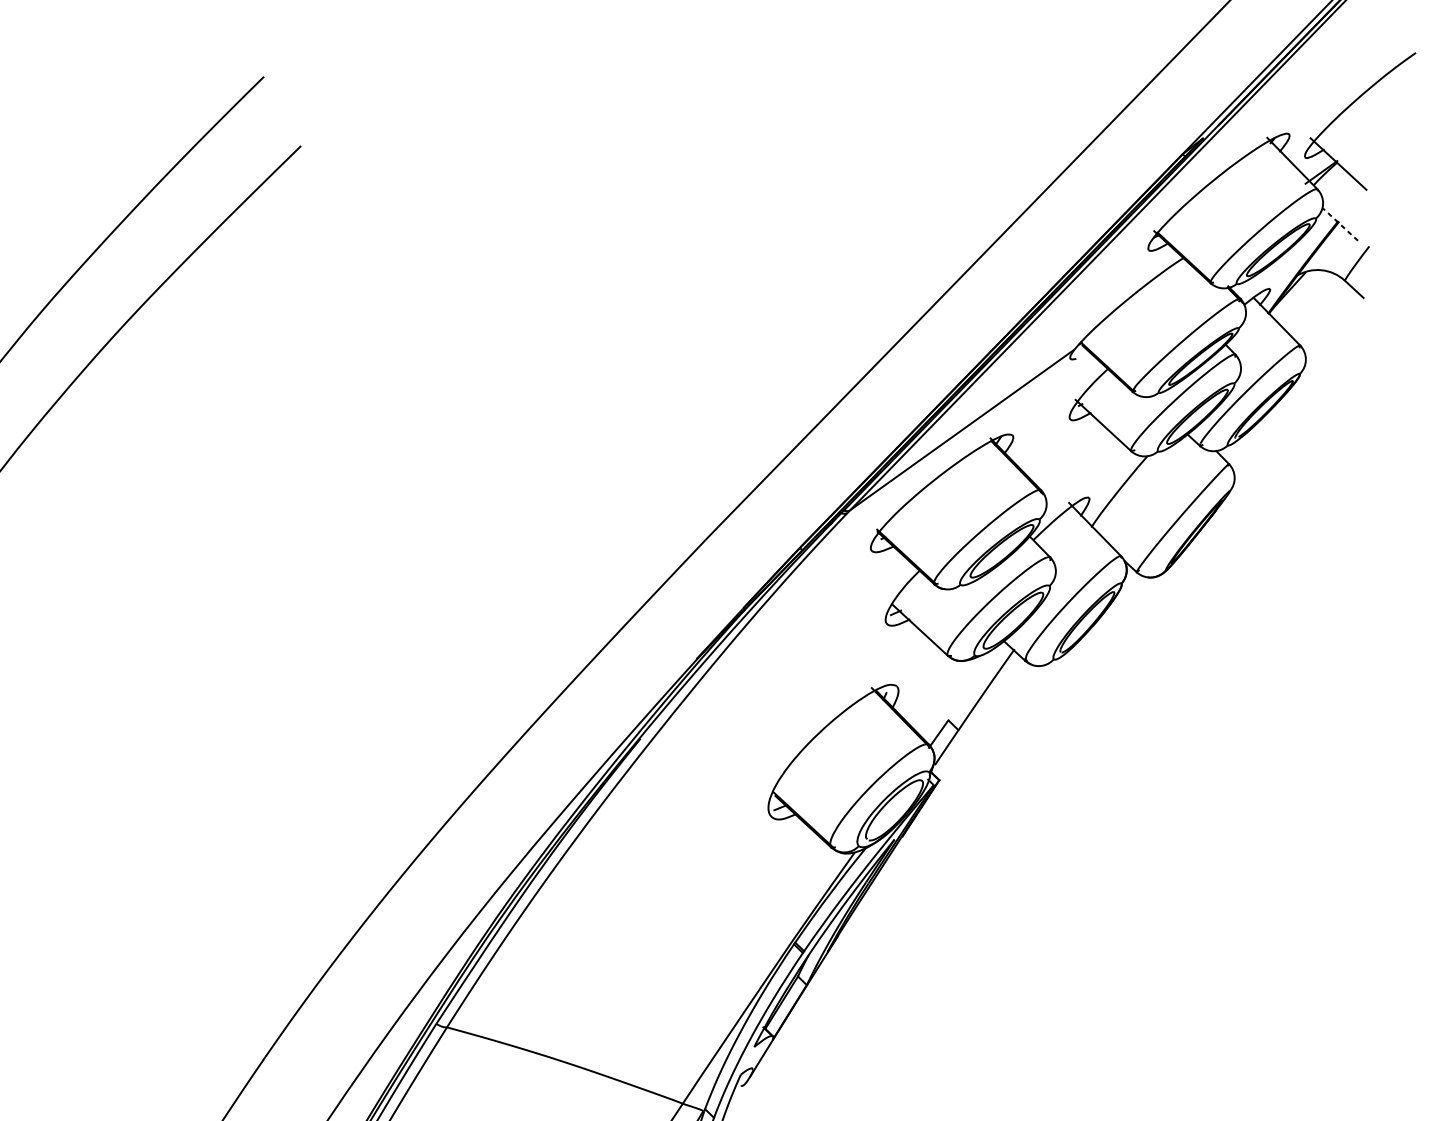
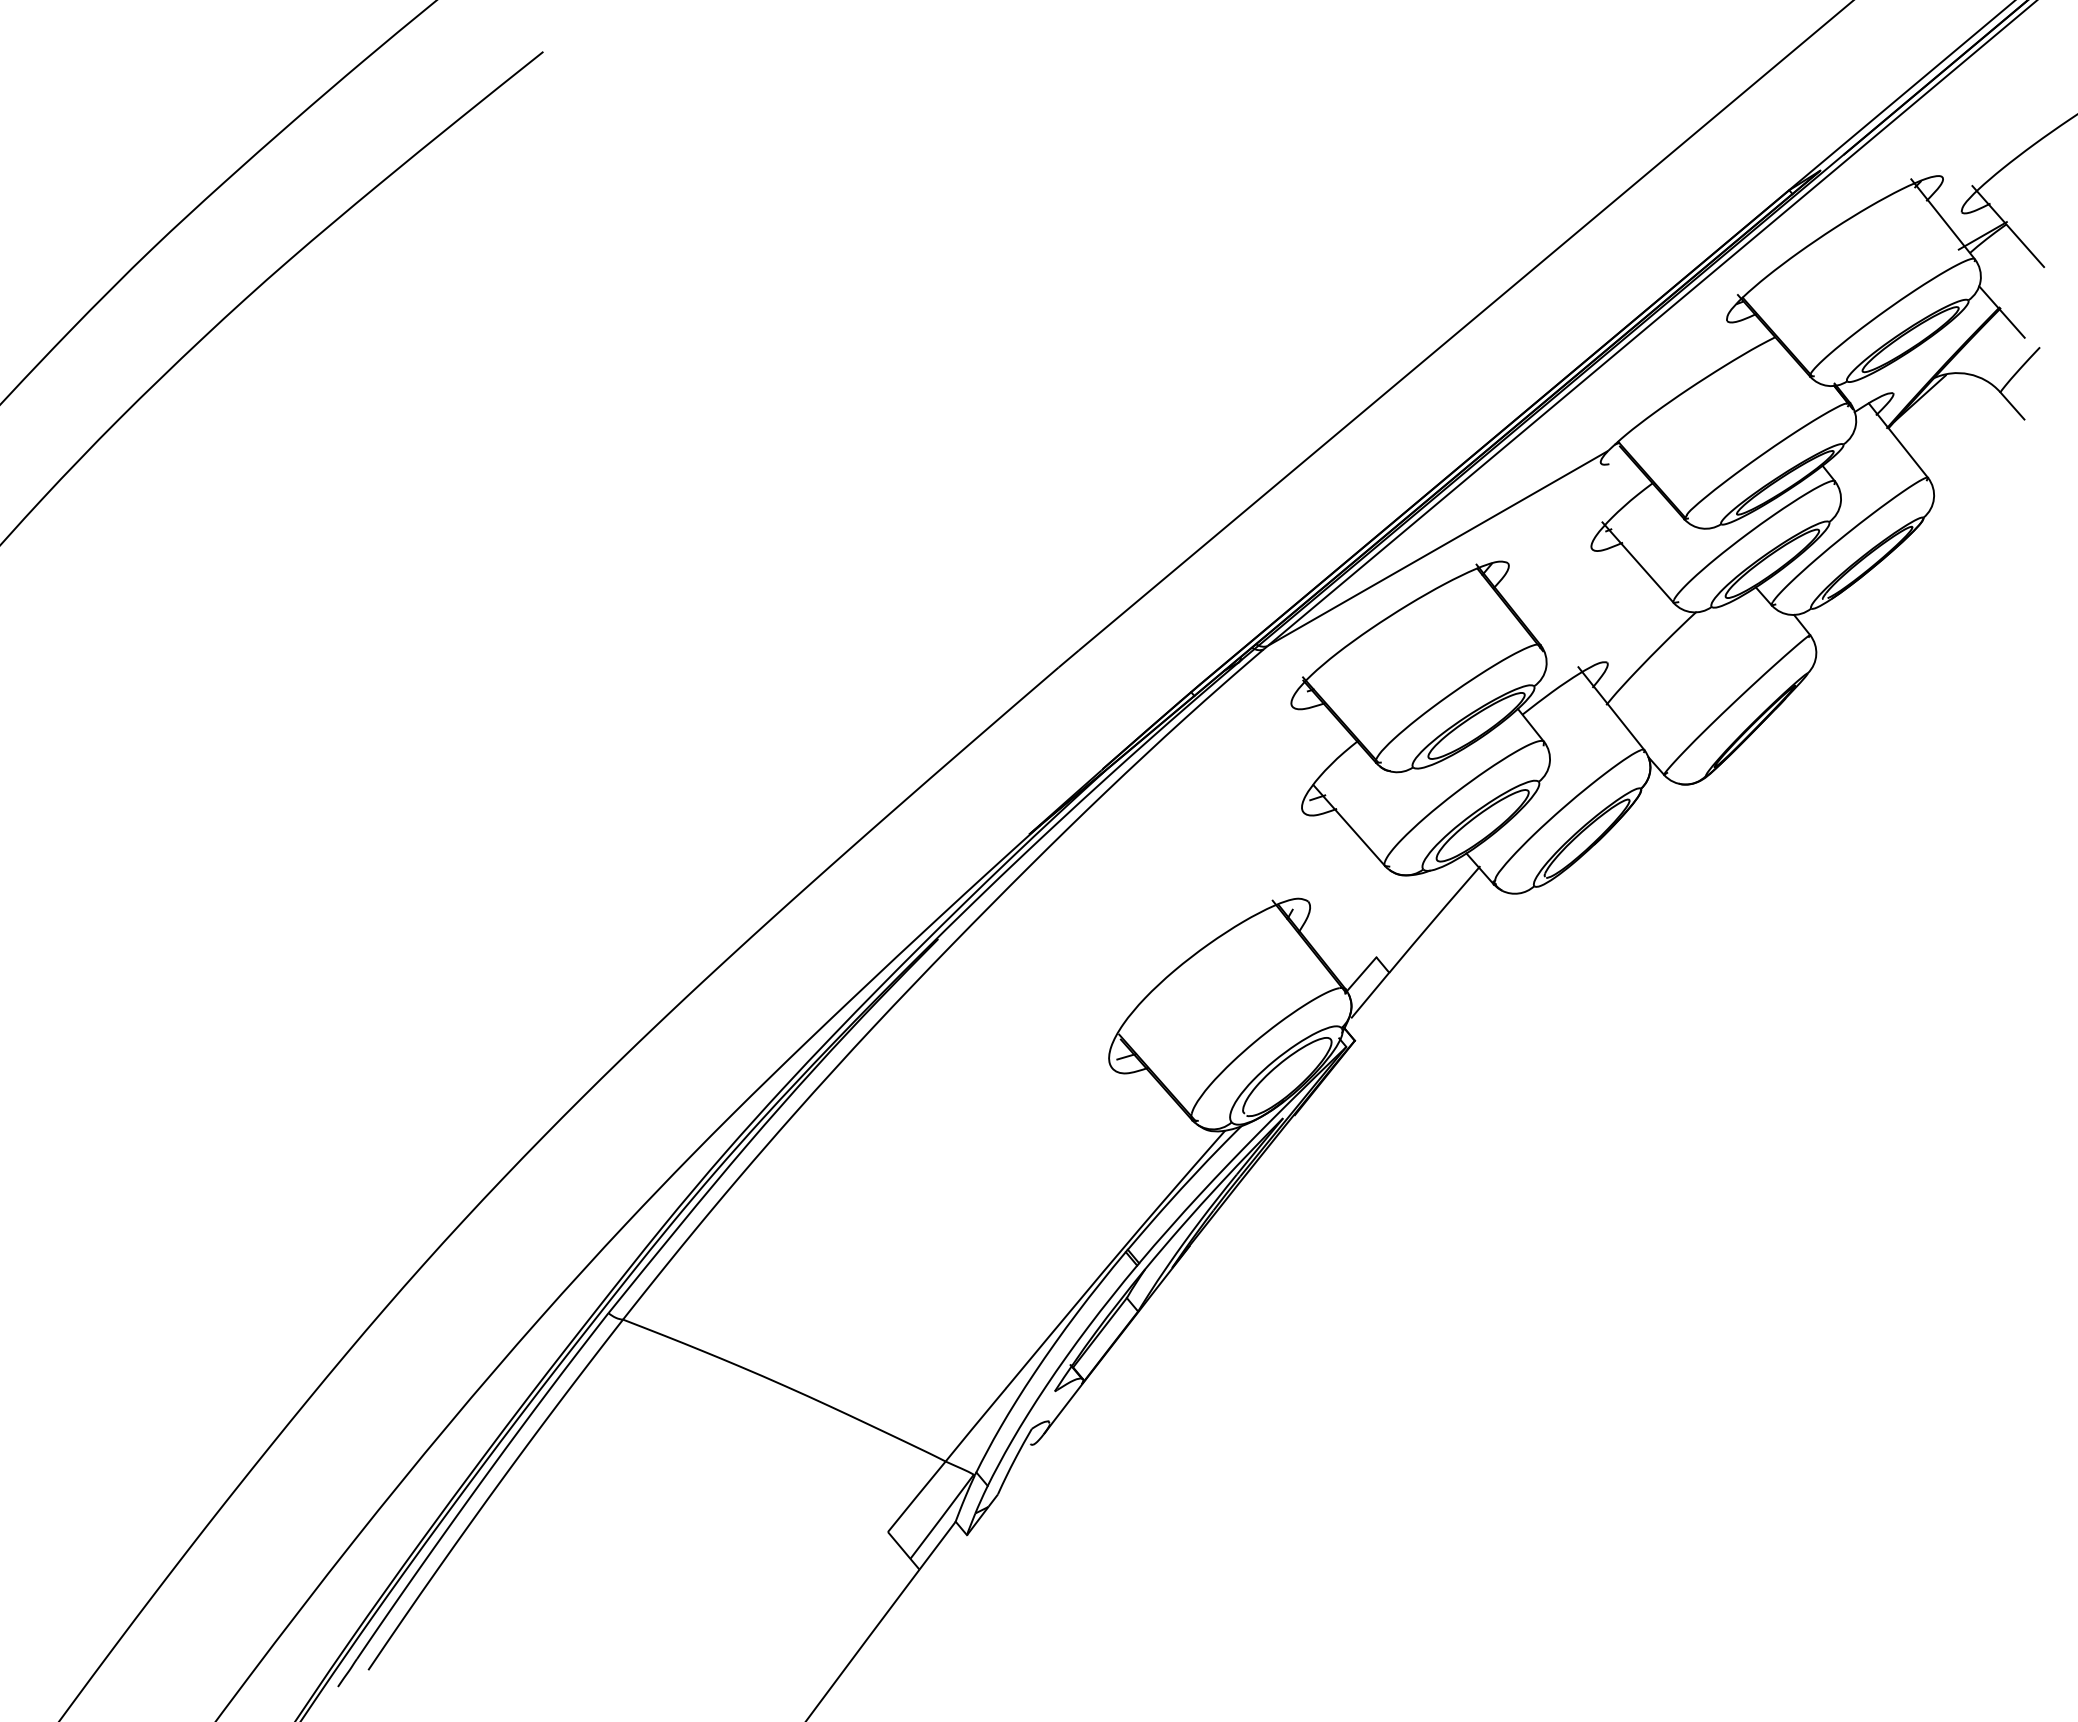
line: (1339, 224) -> (2001, 311), dashed -> solid

